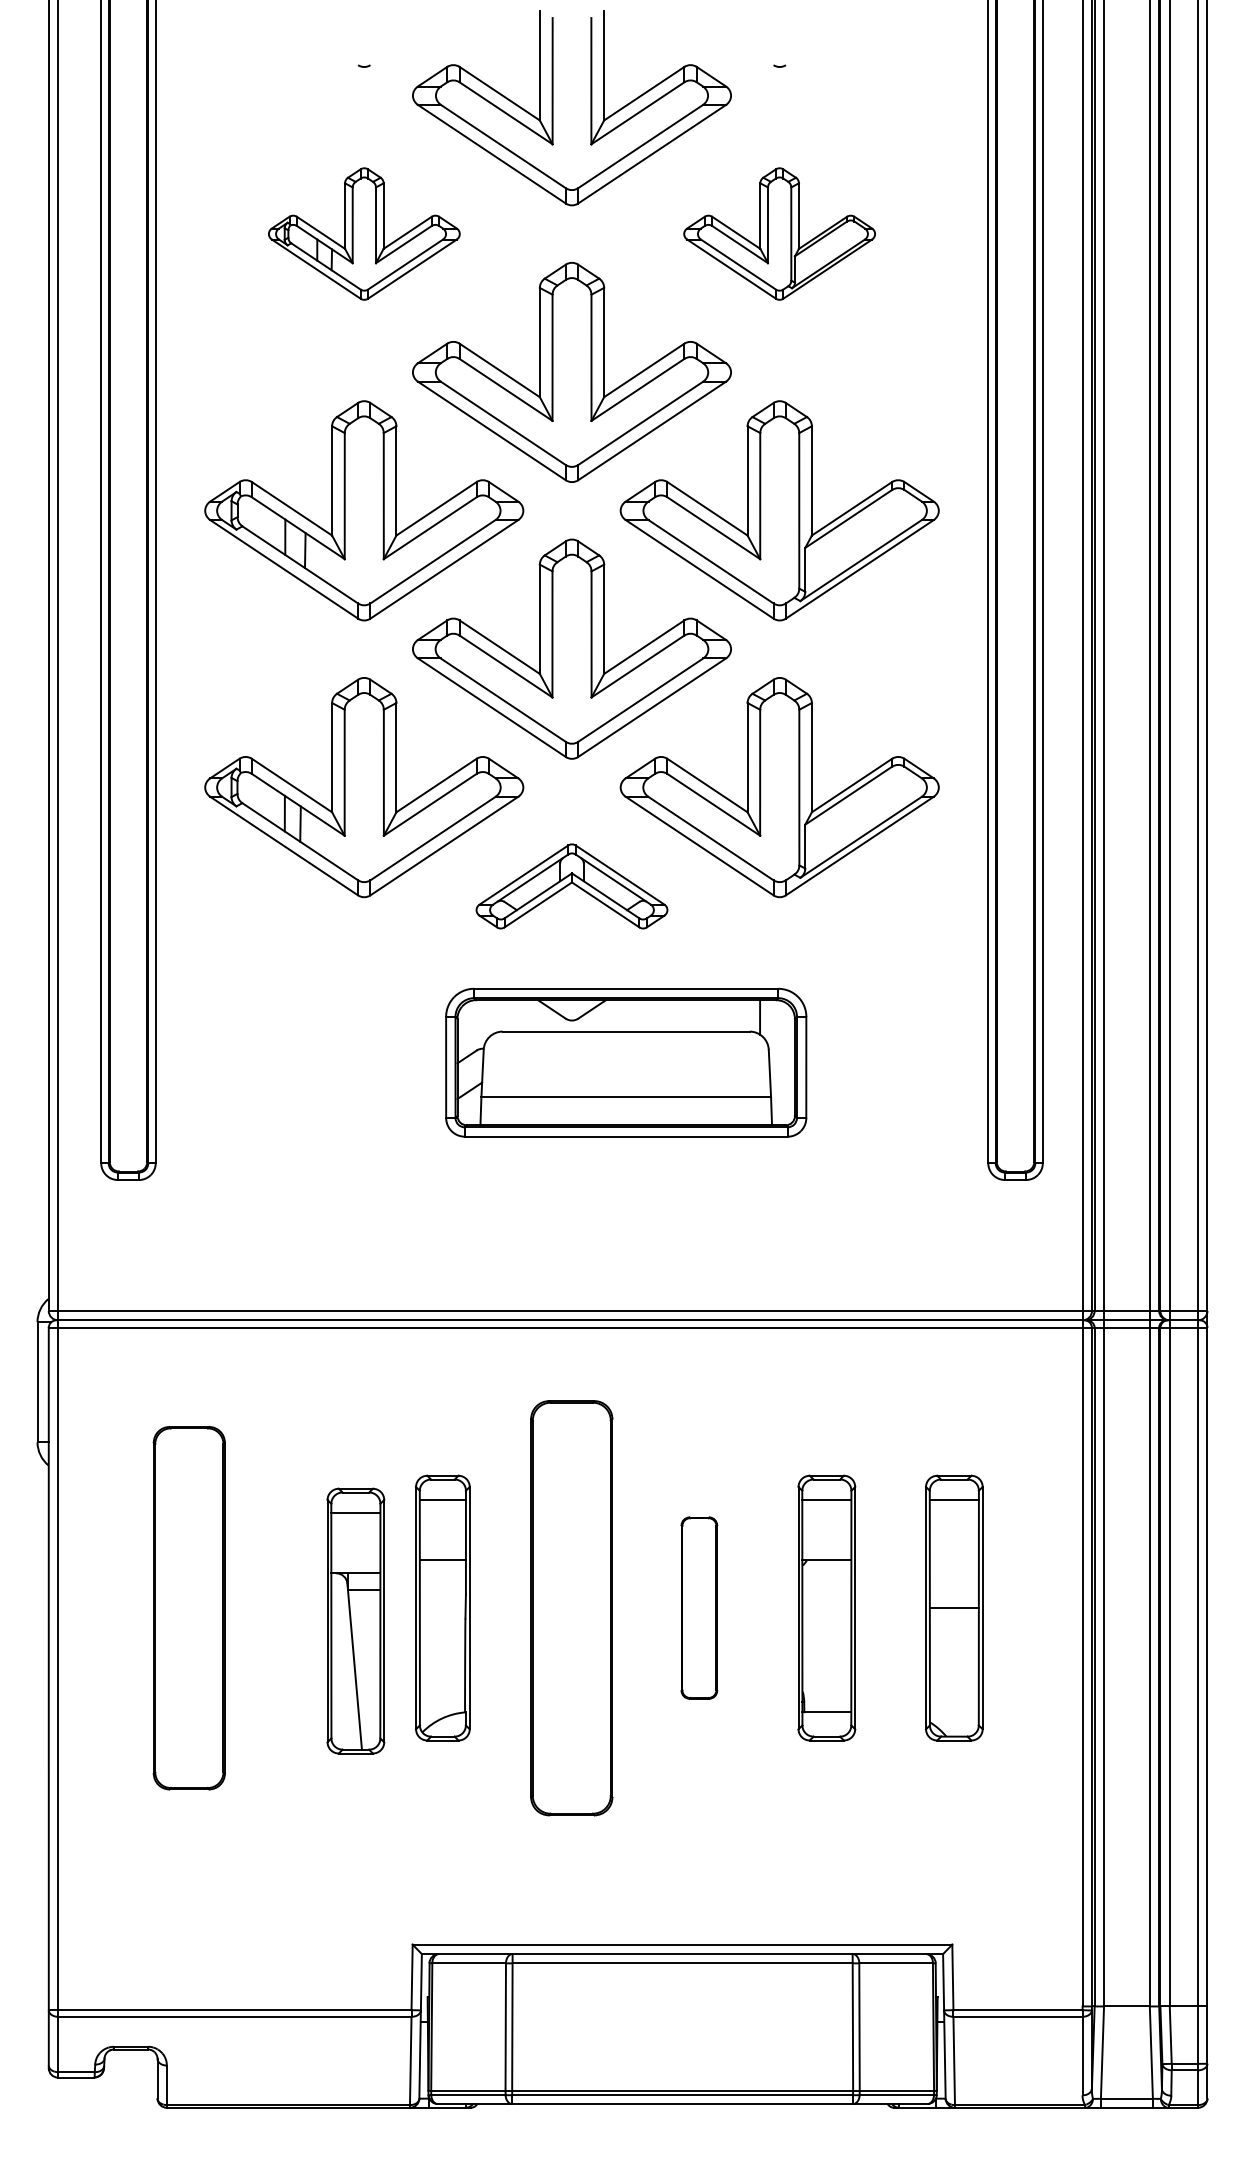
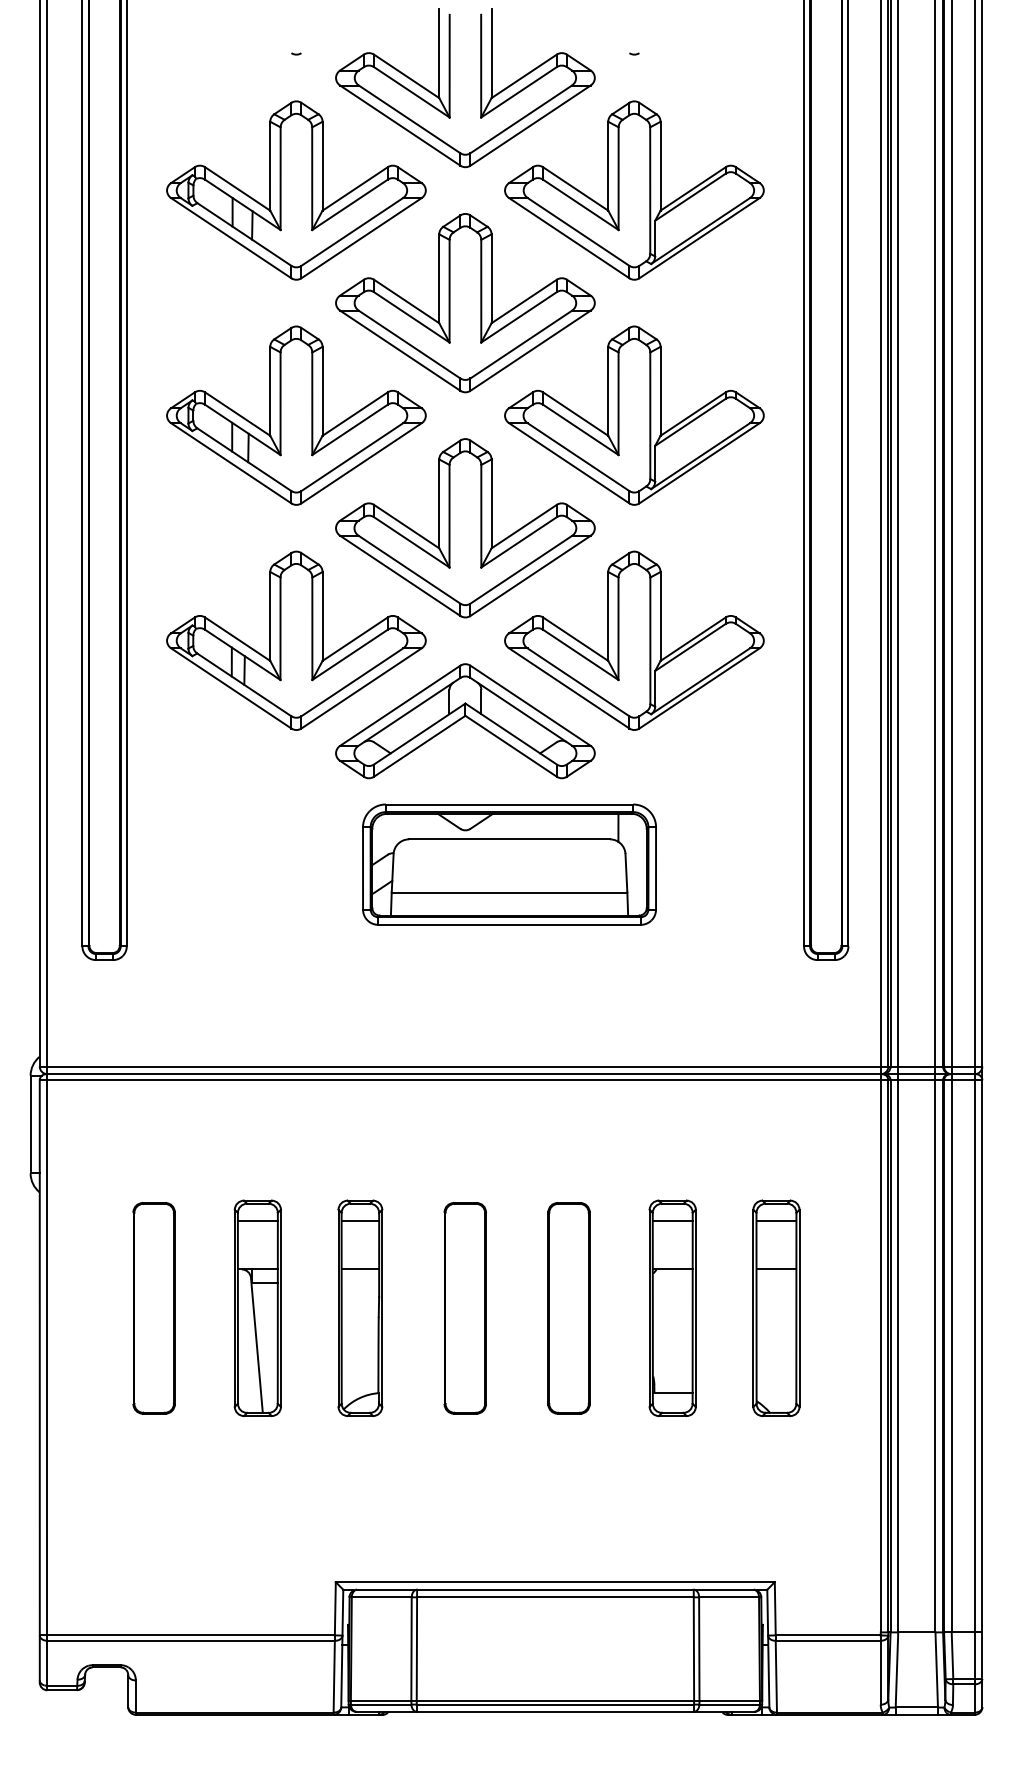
part: (364, 233) -> (296, 190), size x1.67
part: (779, 233) -> (634, 190), size x1.67
part: (571, 886) -> (465, 721), size x1.67
part: (189, 1607) -> (154, 1307), size x0.71
part: (571, 1607) -> (465, 1307), size x0.62
part: (699, 1607) -> (569, 1307), size x1.43
line: (953, 1608) -> (775, 1269), moved
part: (355, 1620) -> (257, 1307), moved

